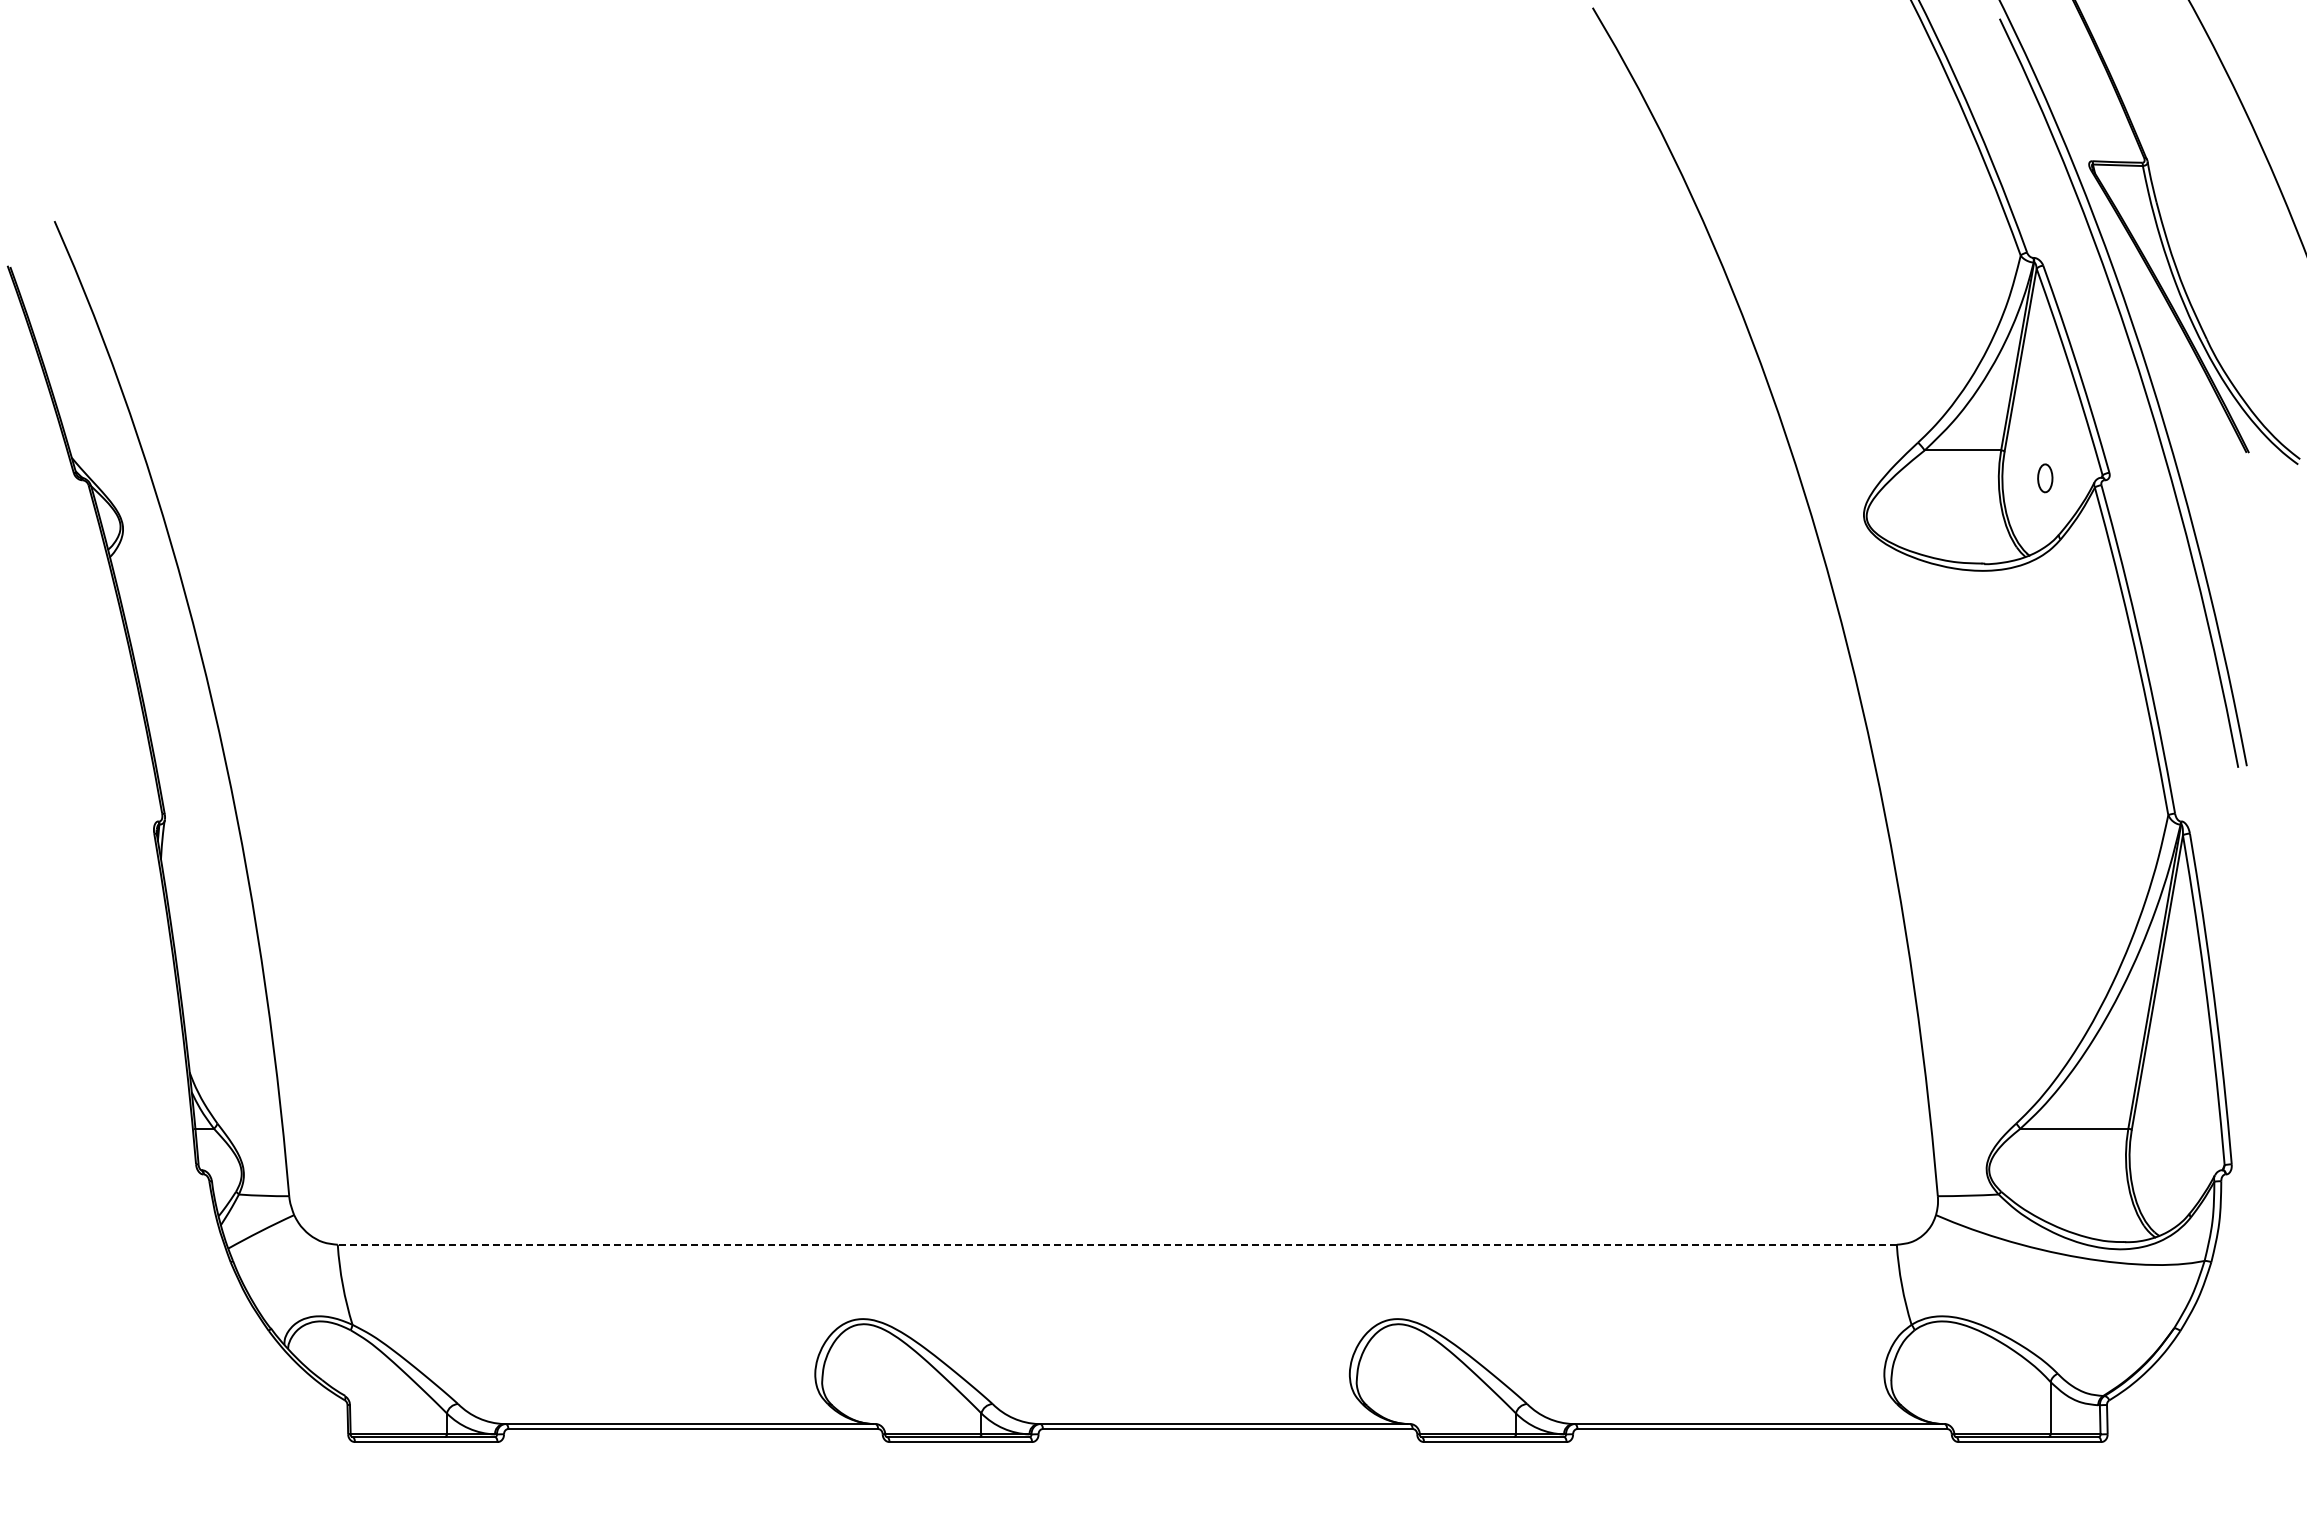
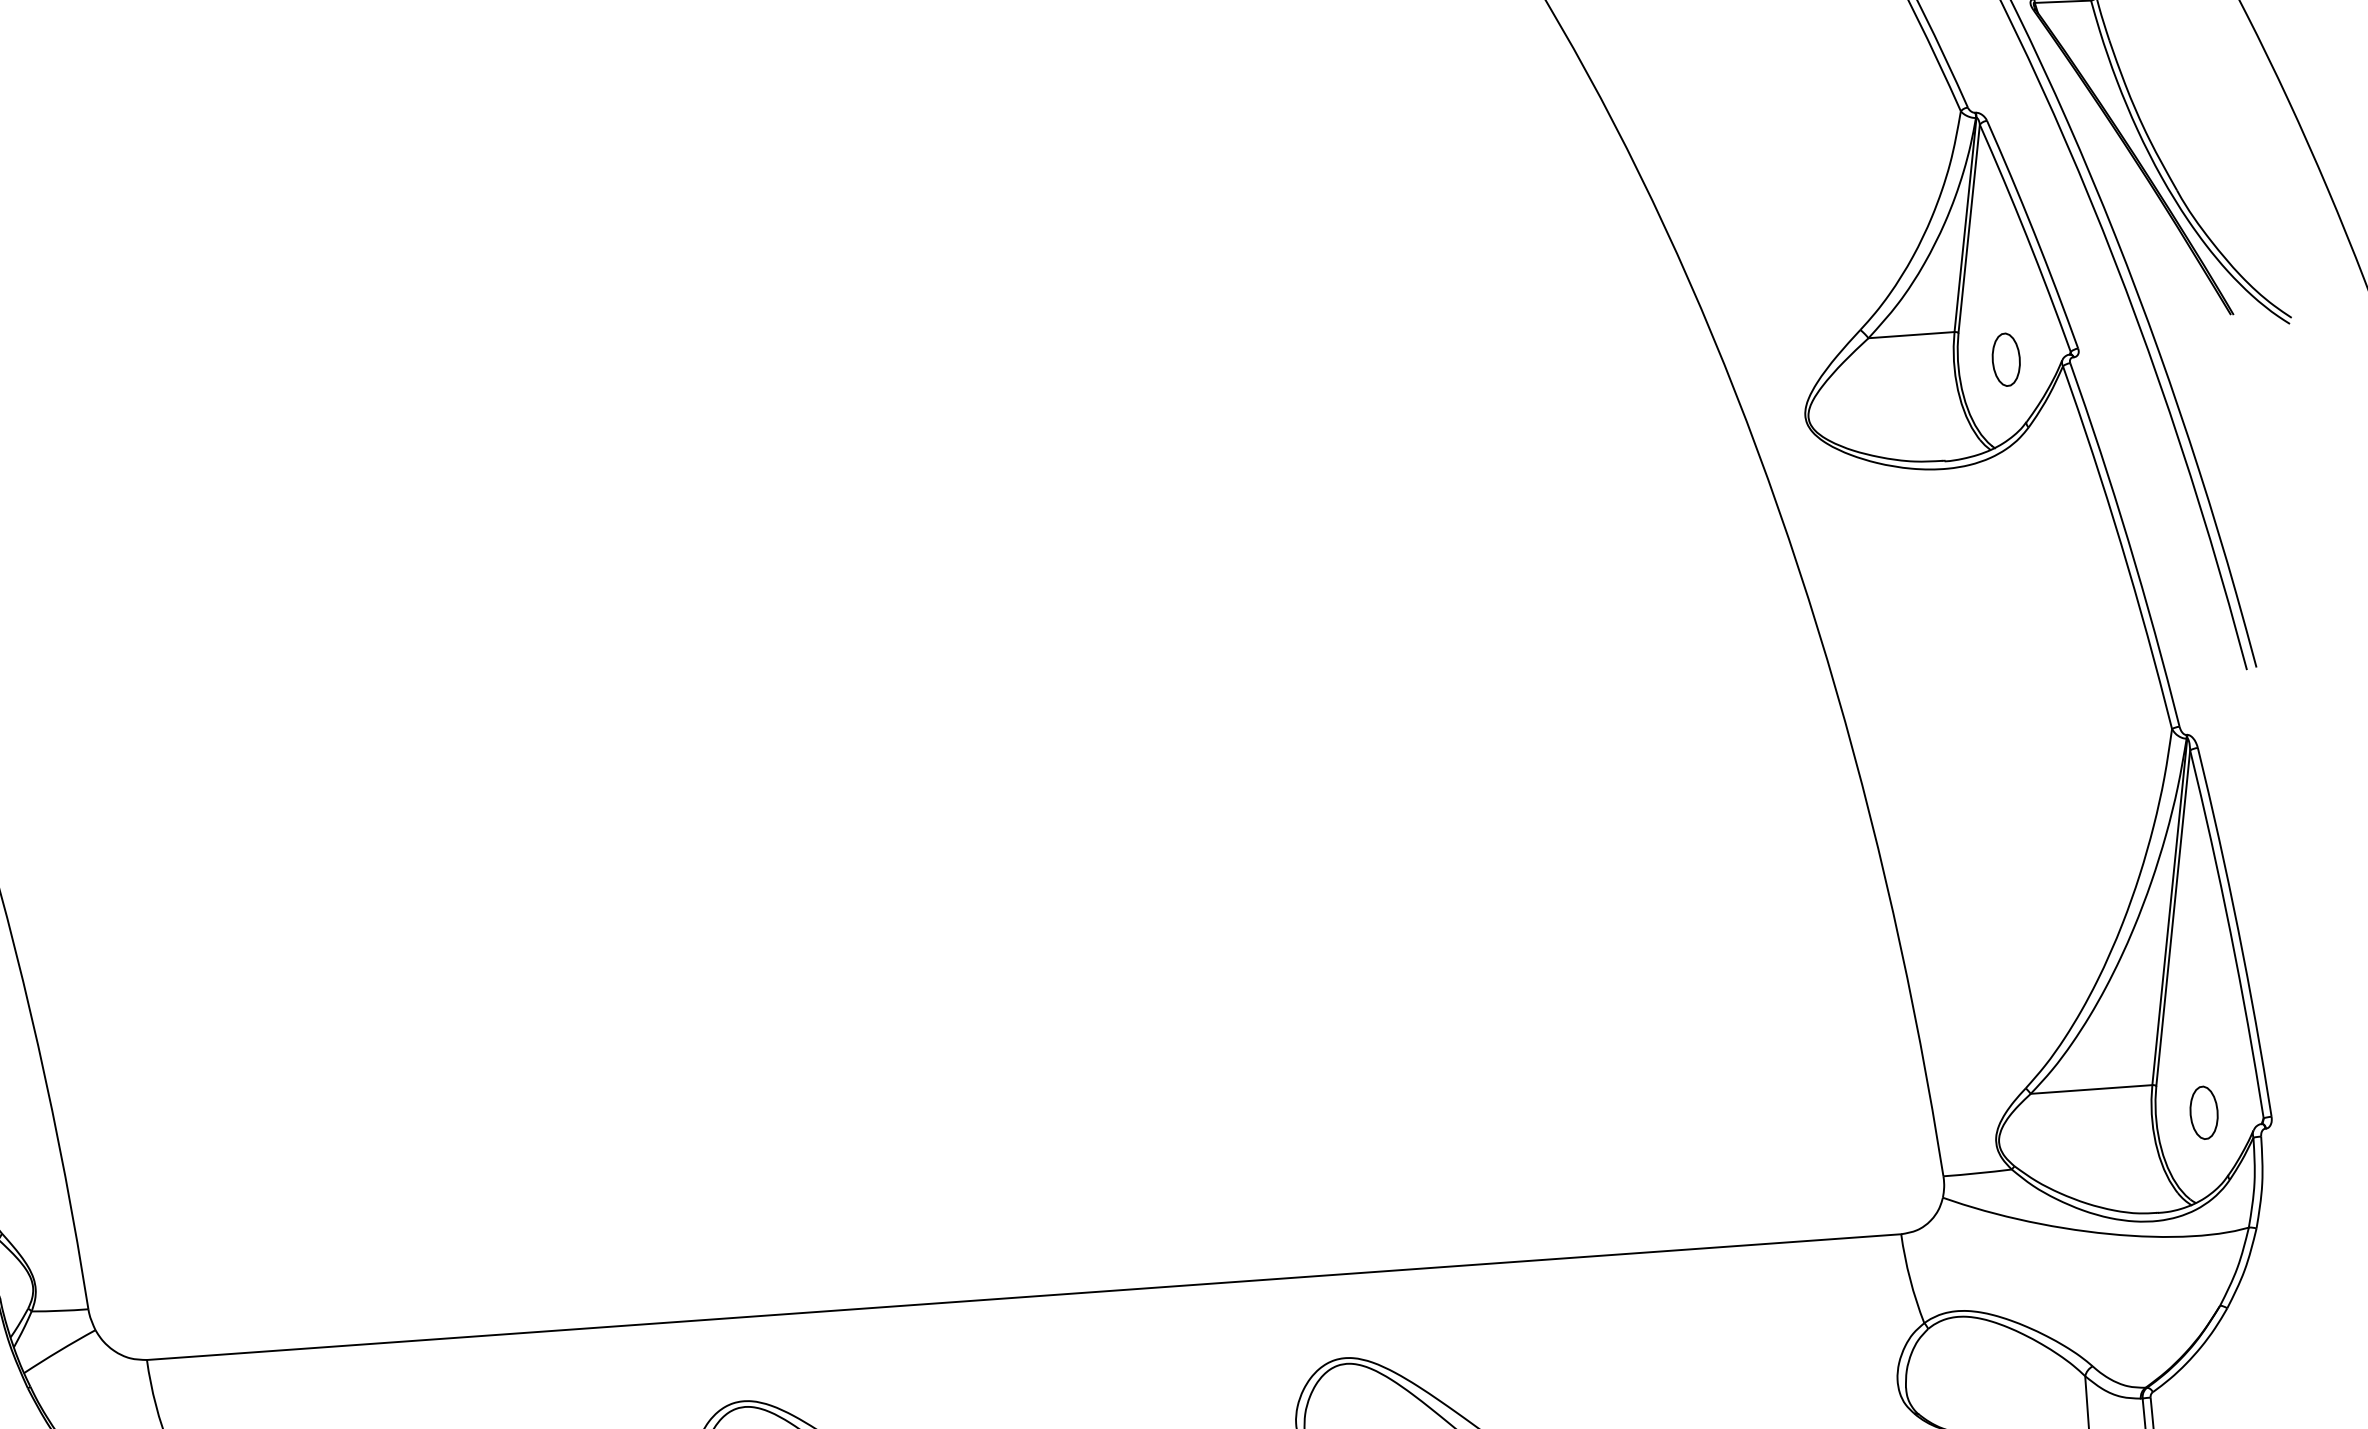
part: (2045, 478) -> (2006, 360), size x1.67
part: (2172, 1156) -> (2204, 1112), added
line: (1117, 1244) -> (1024, 1296), dashed -> solid

